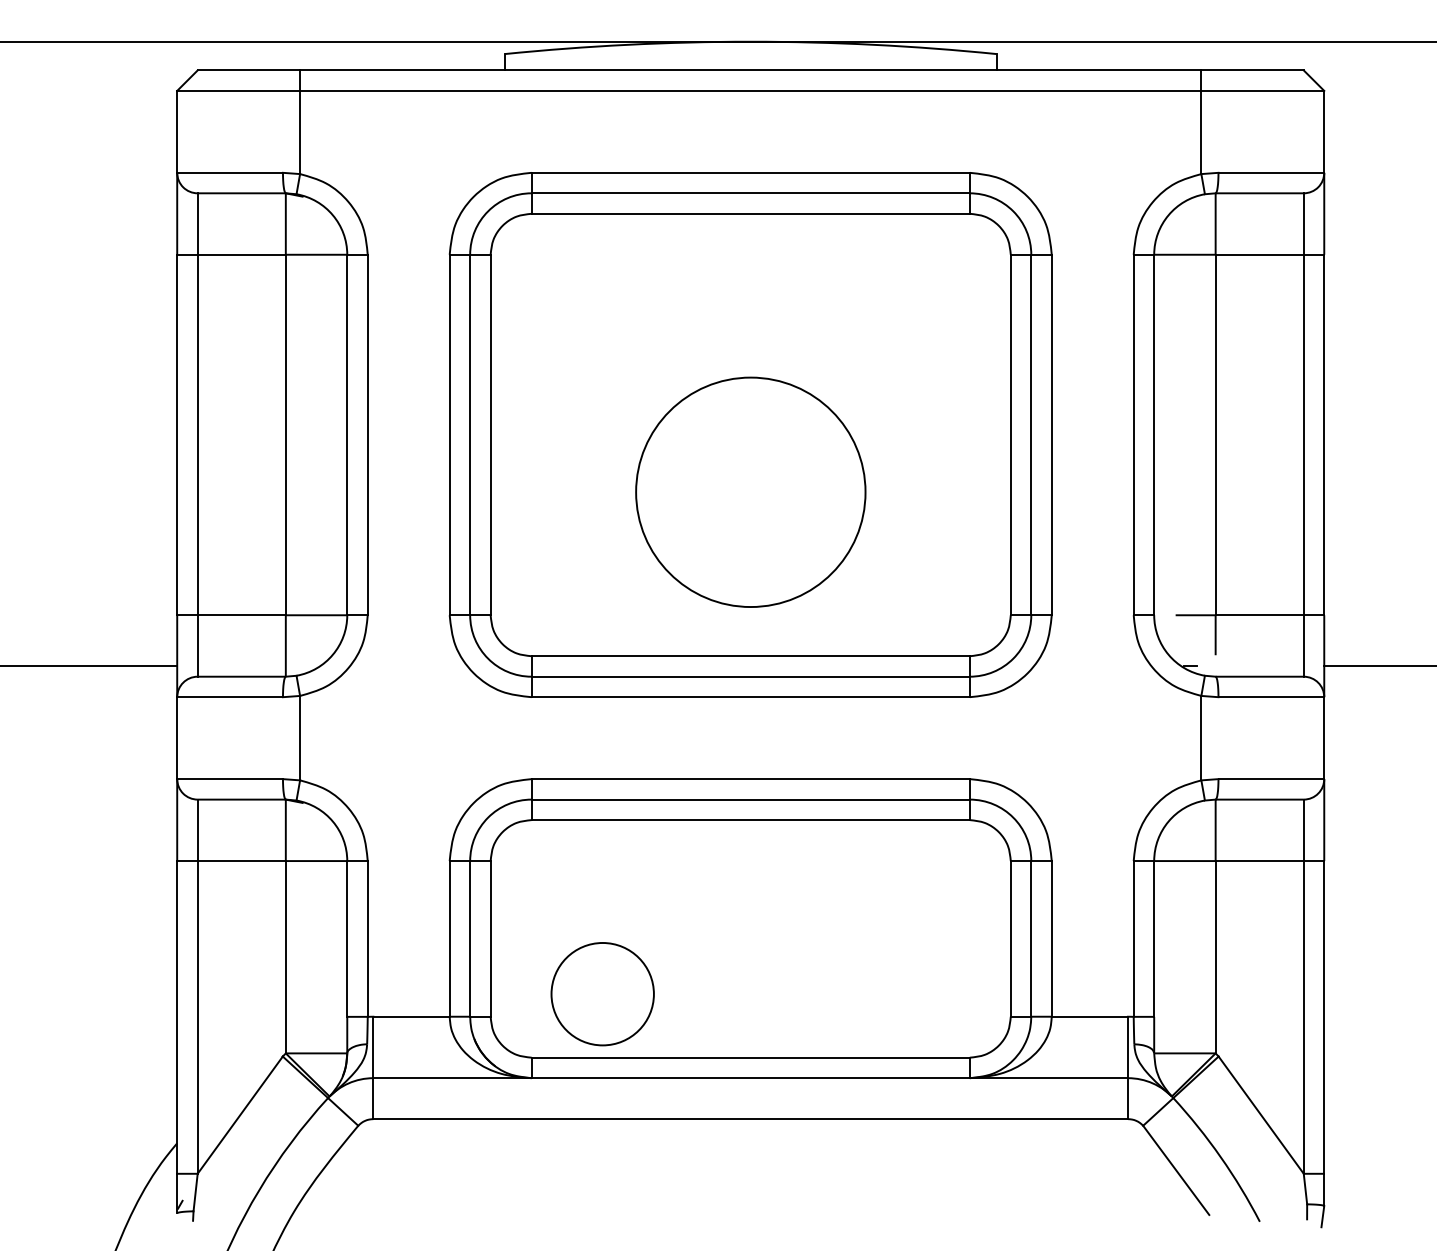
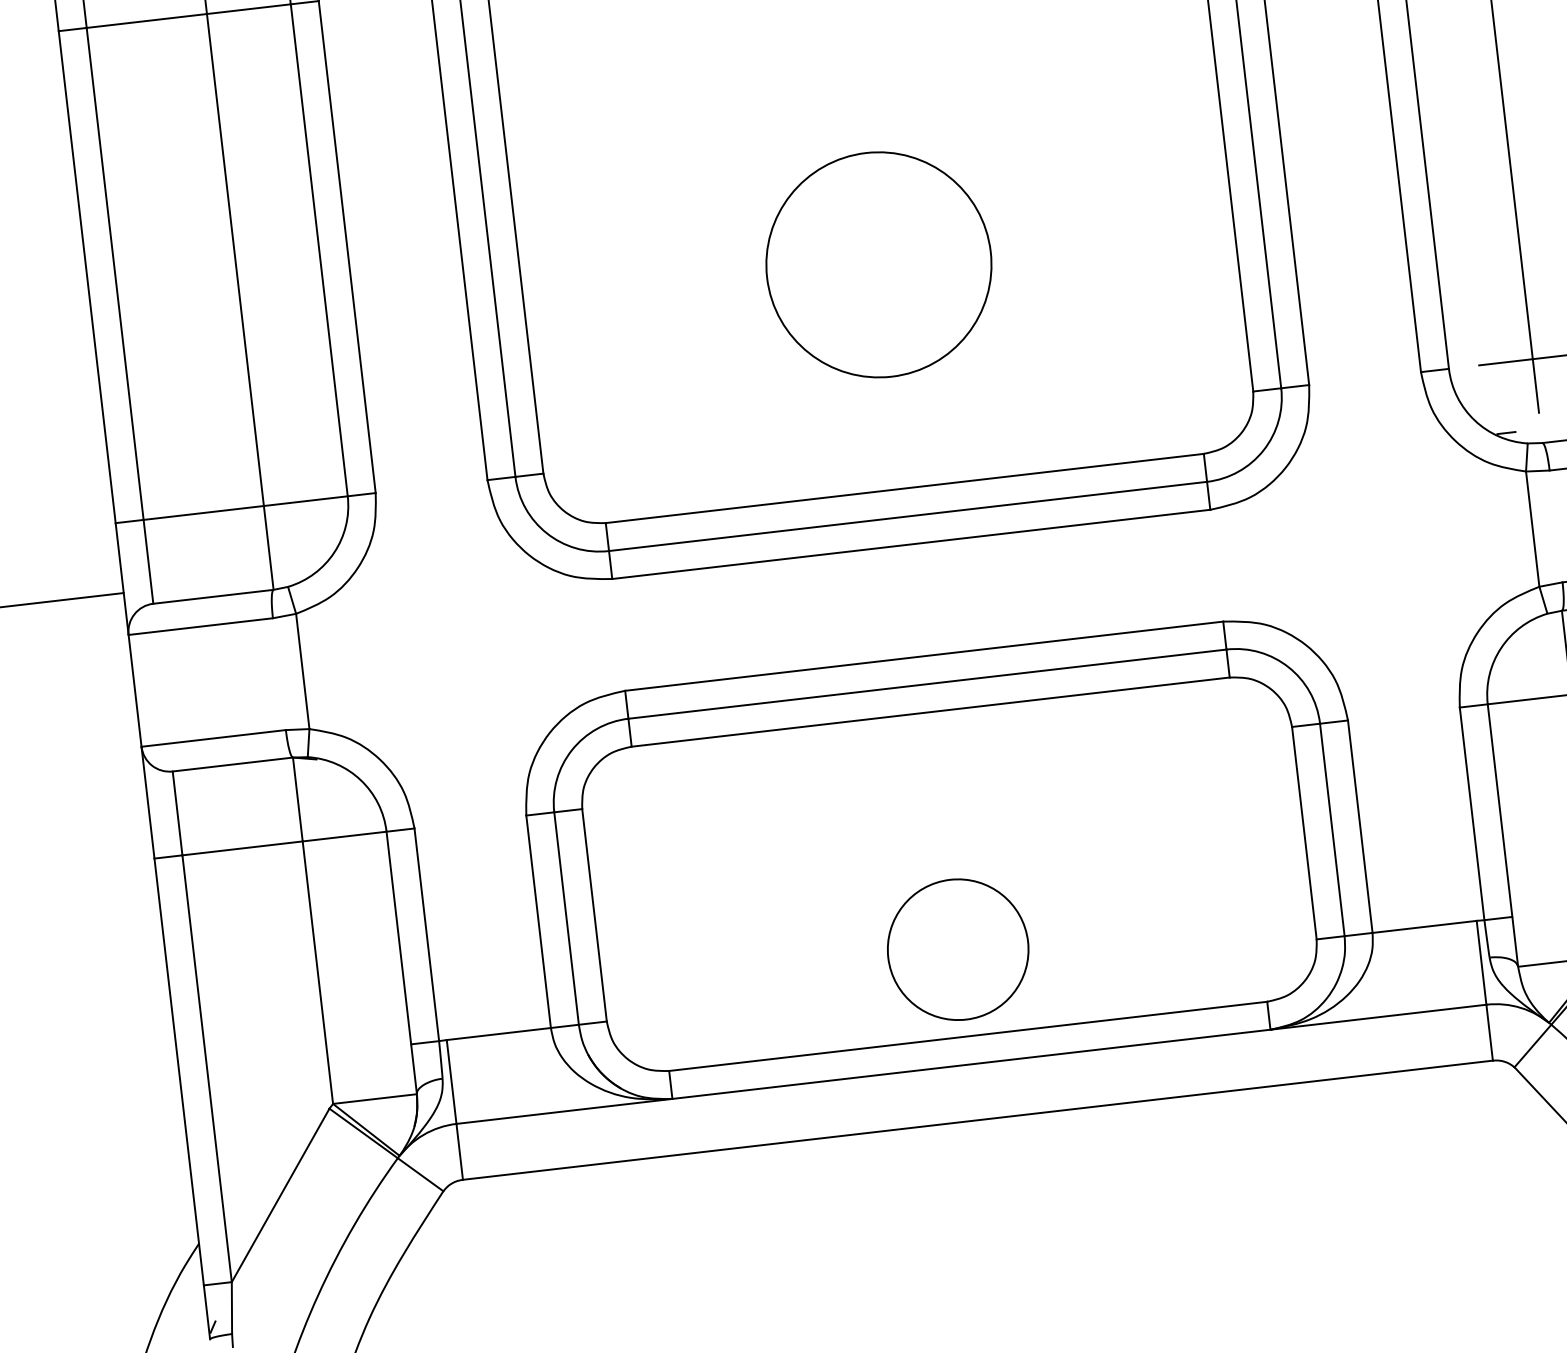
circle: (750, 492) -> (878, 265), size x0.71
circle: (602, 994) -> (957, 950), moved

